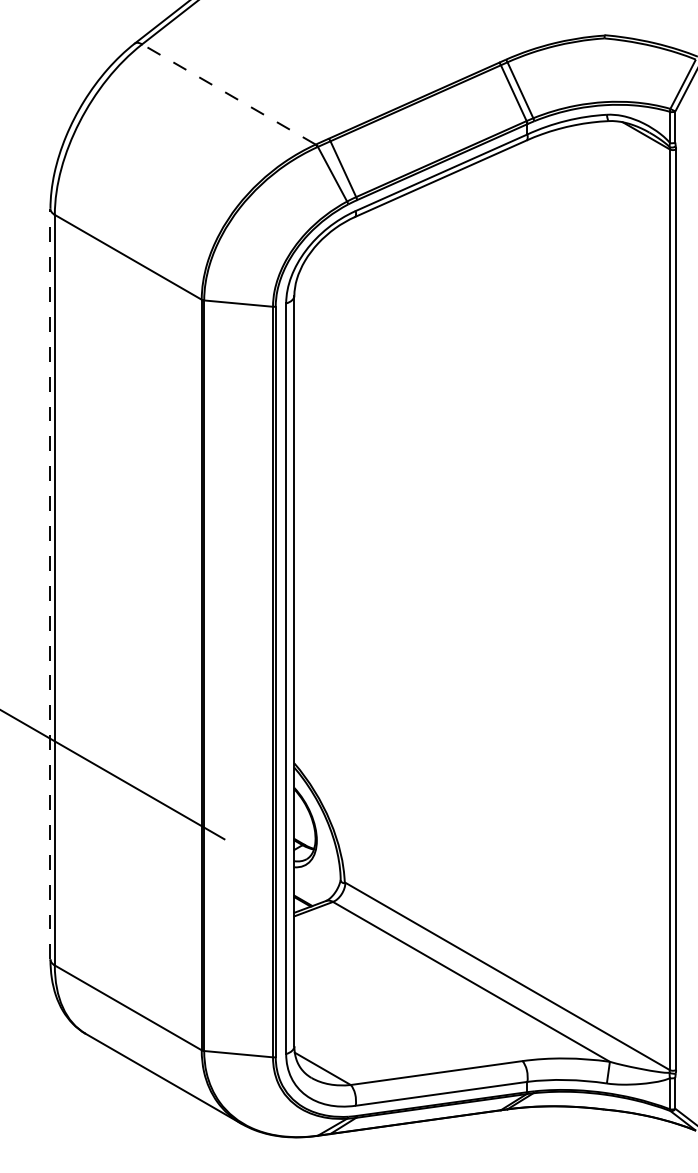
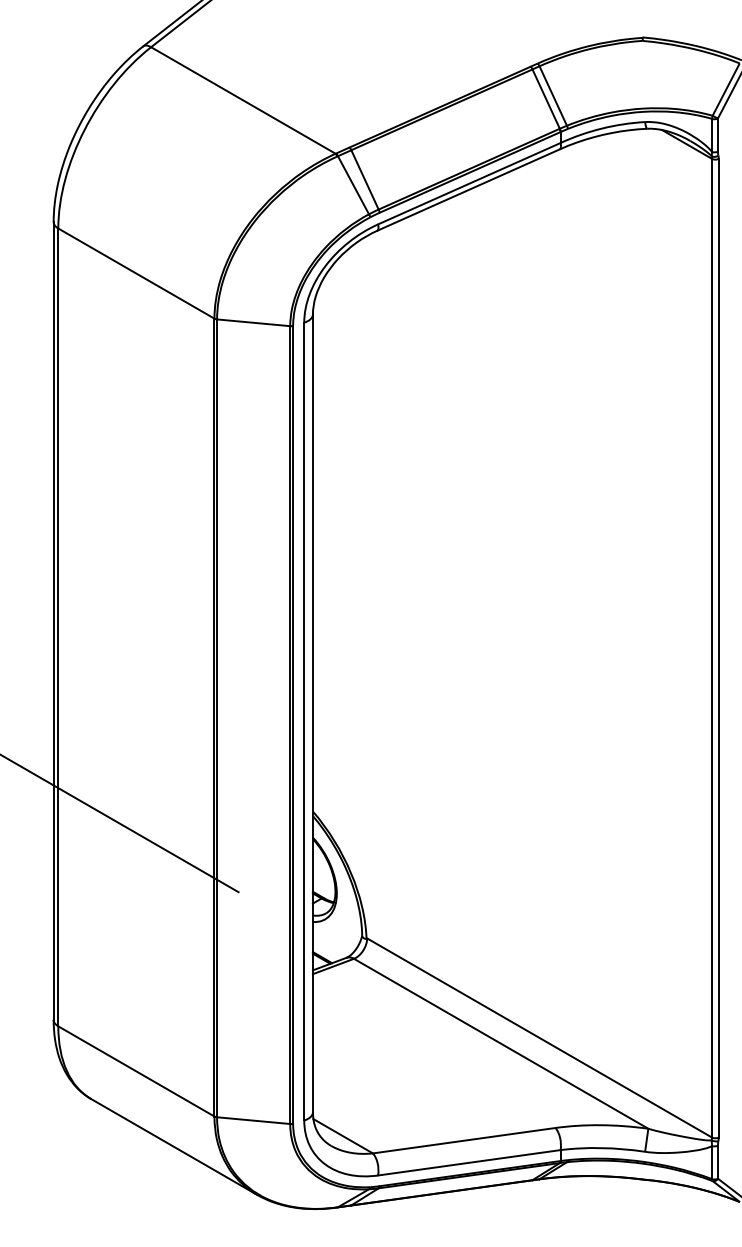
line: (228, 94) -> (242, 100), dashed -> solid
line: (50, 583) -> (53, 620), dashed -> solid

